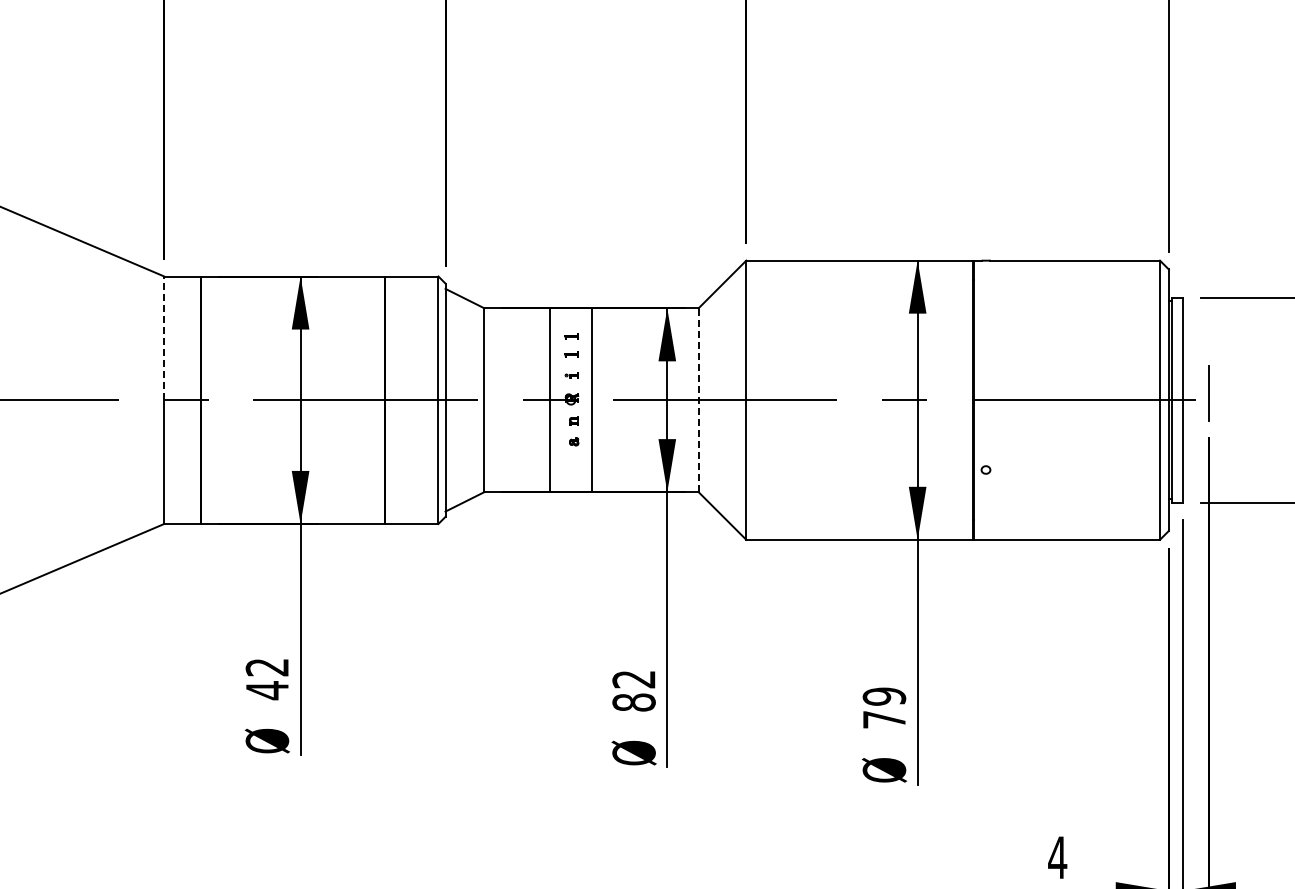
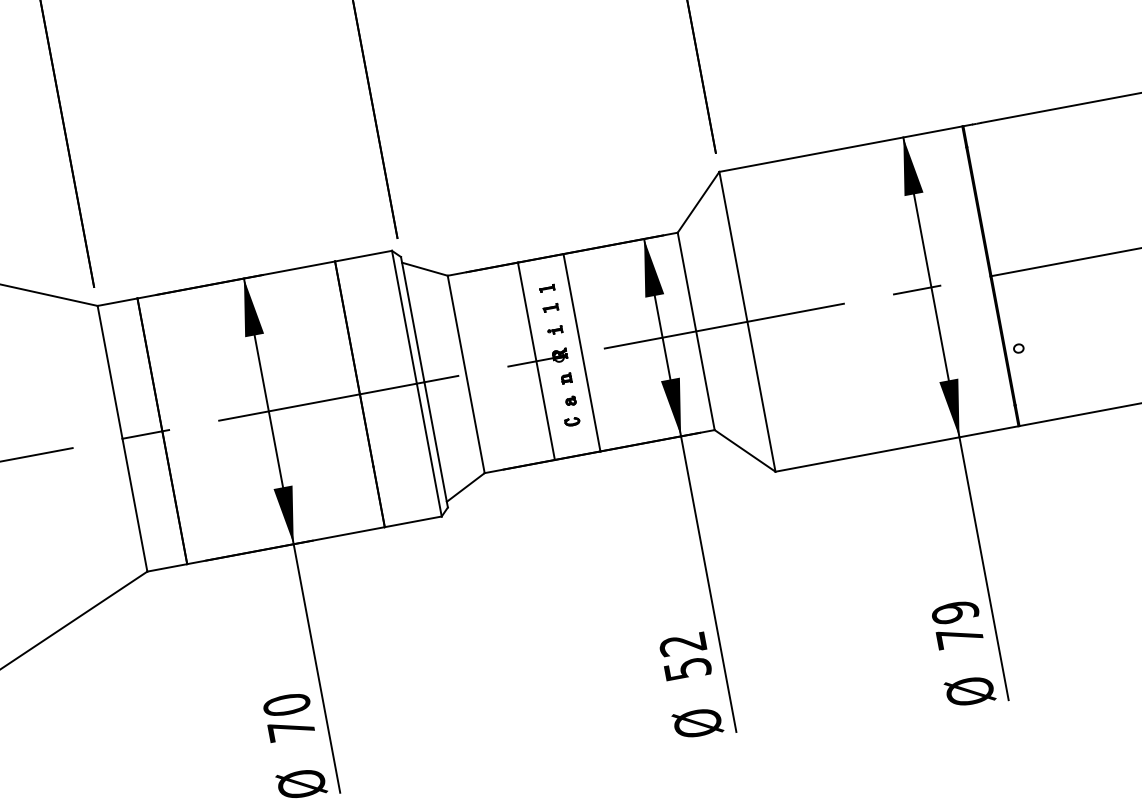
line: (164, 338) -> (110, 372), dashed -> solid
line: (698, 400) -> (696, 331), dashed -> solid
part: (571, 460) -> (571, 421), added
text: (267, 679) -> (289, 717), 42 -> 70
text: (633, 702) -> (687, 669), 82 -> 52

